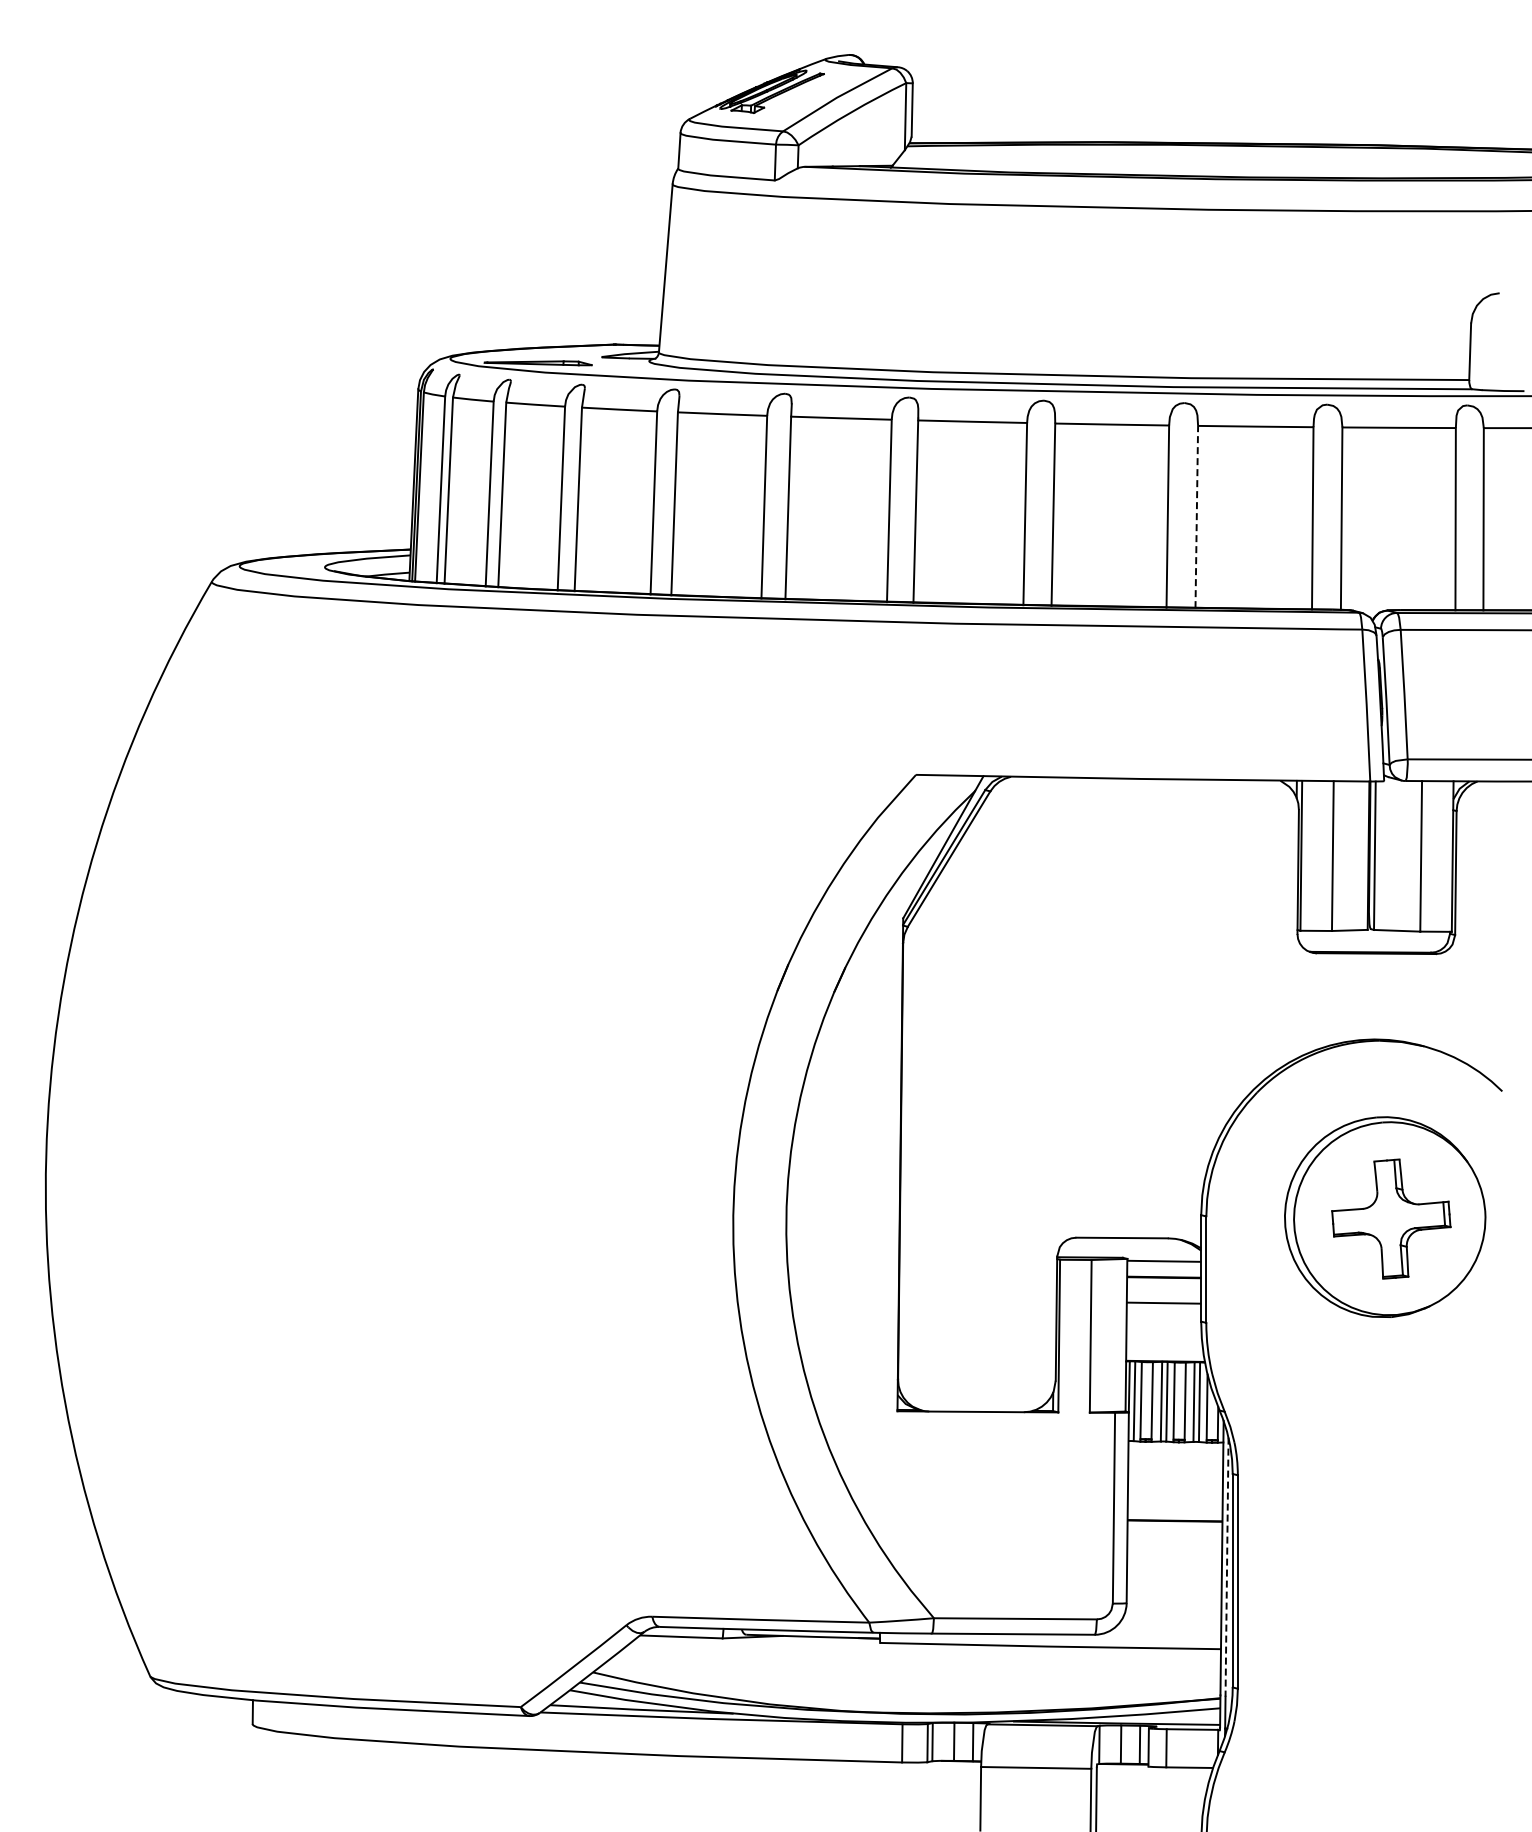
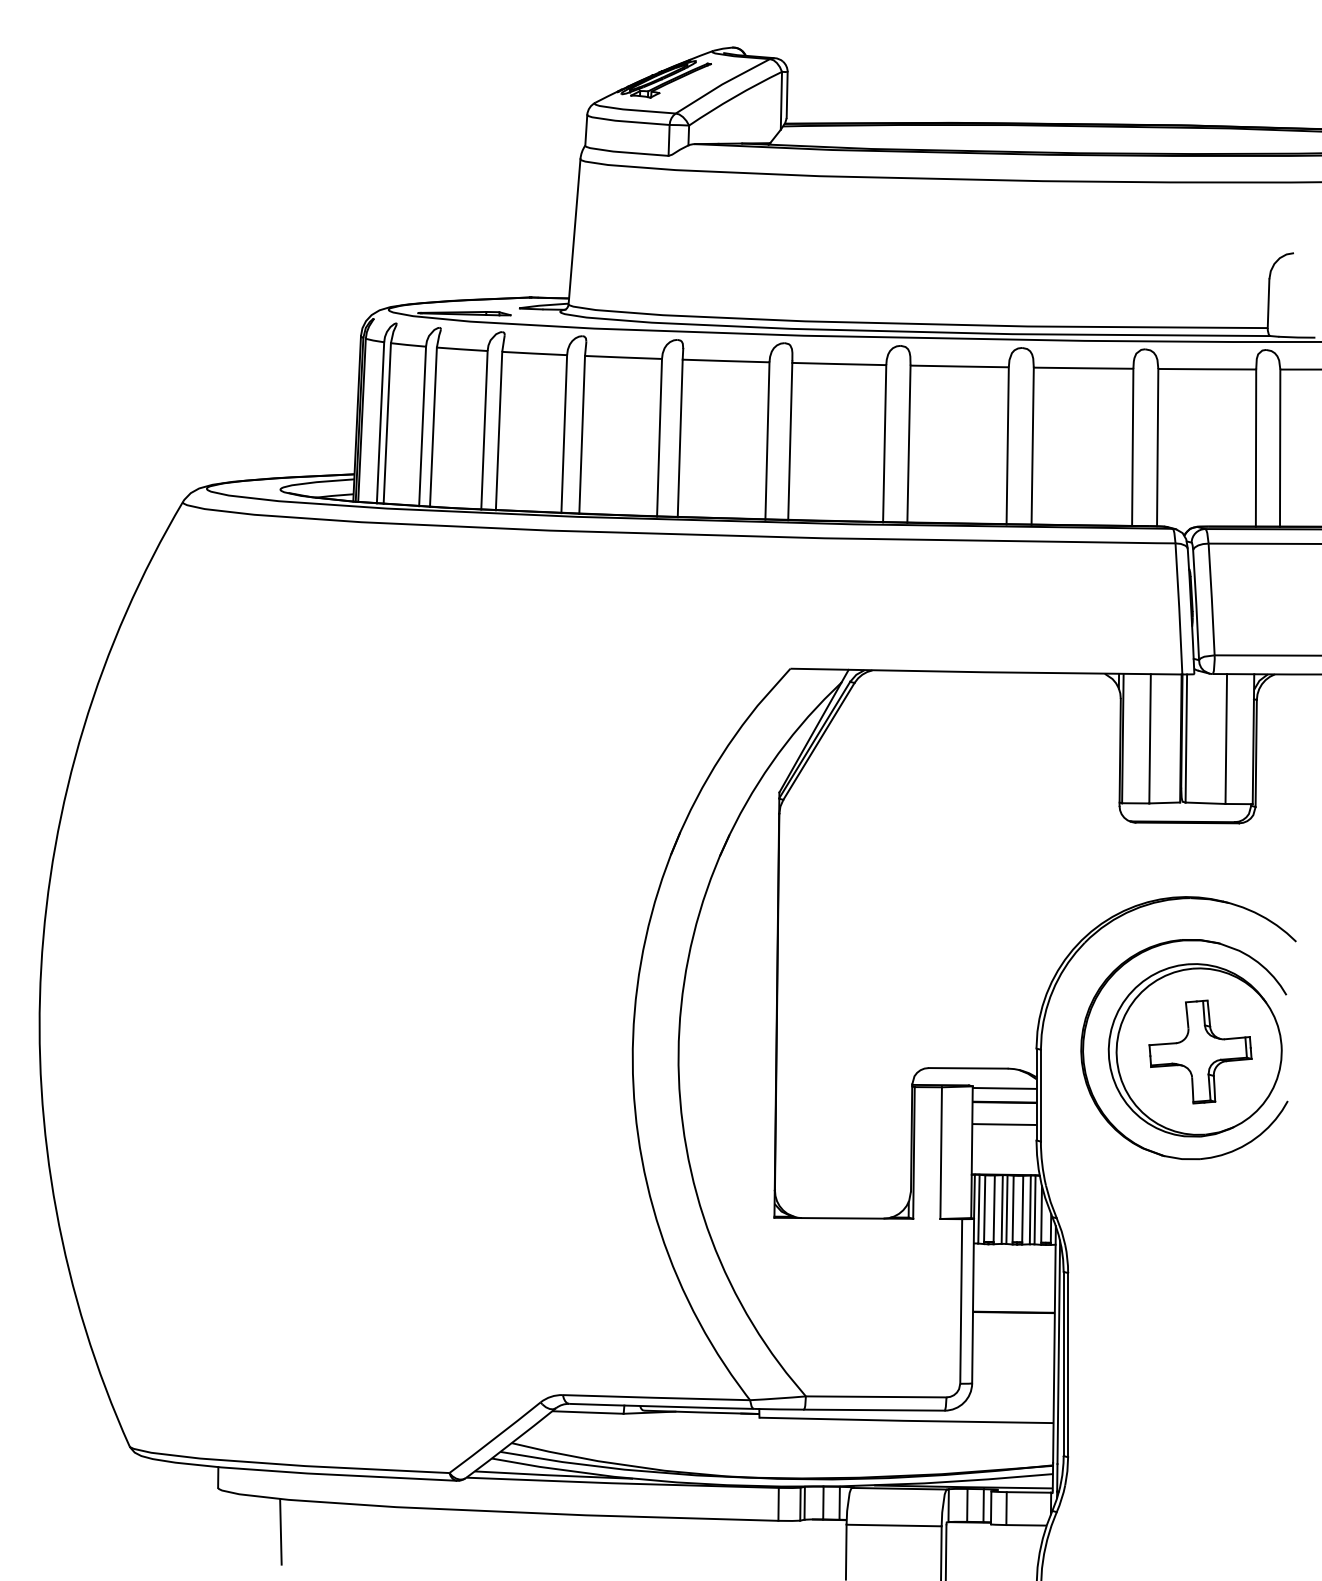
line: (1196, 516) -> (1032, 445), dashed -> solid
part: (1257, 1201) -> (1085, 1036), added
line: (1227, 1567) -> (1059, 1352), dashed -> solid
line: (325, 1775) -> (280, 1532), added

